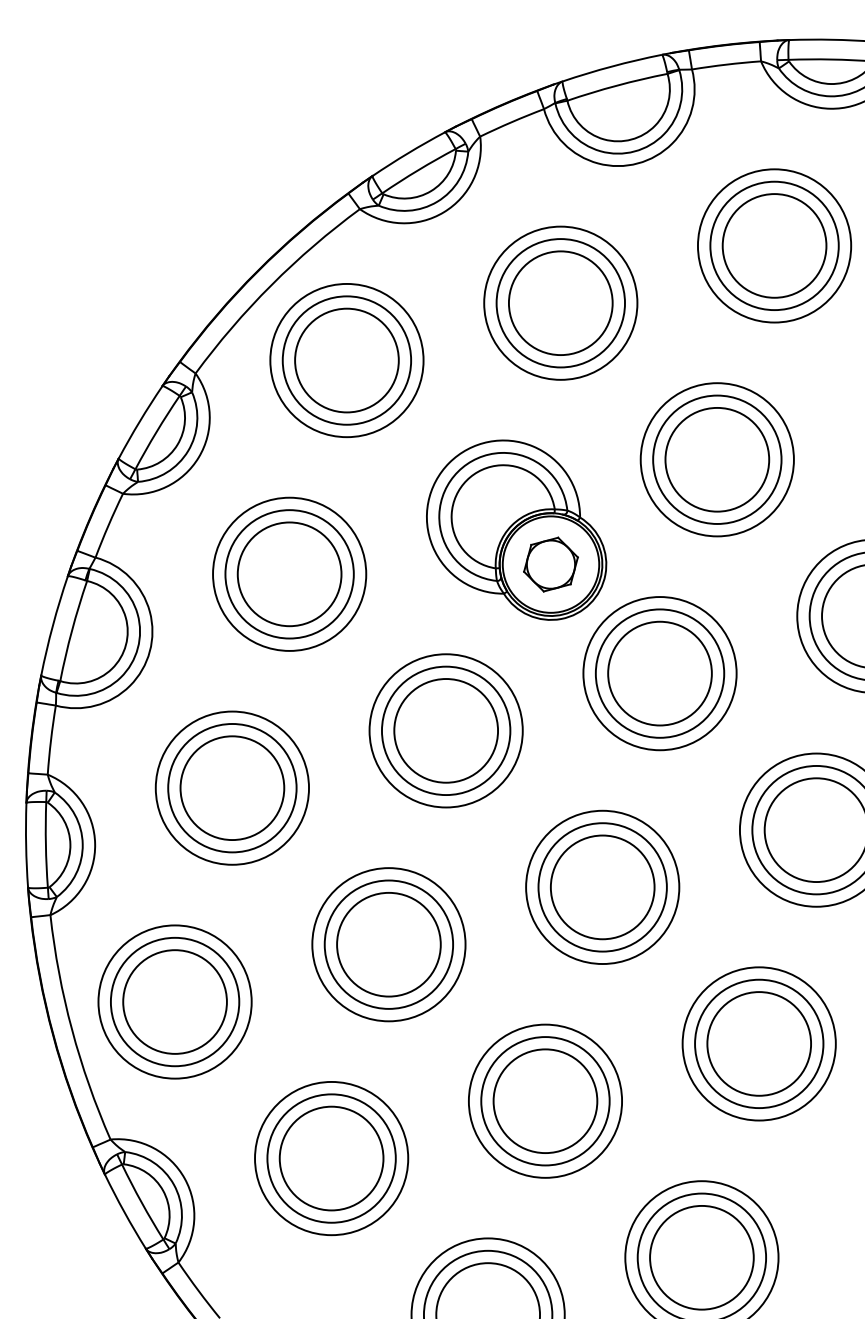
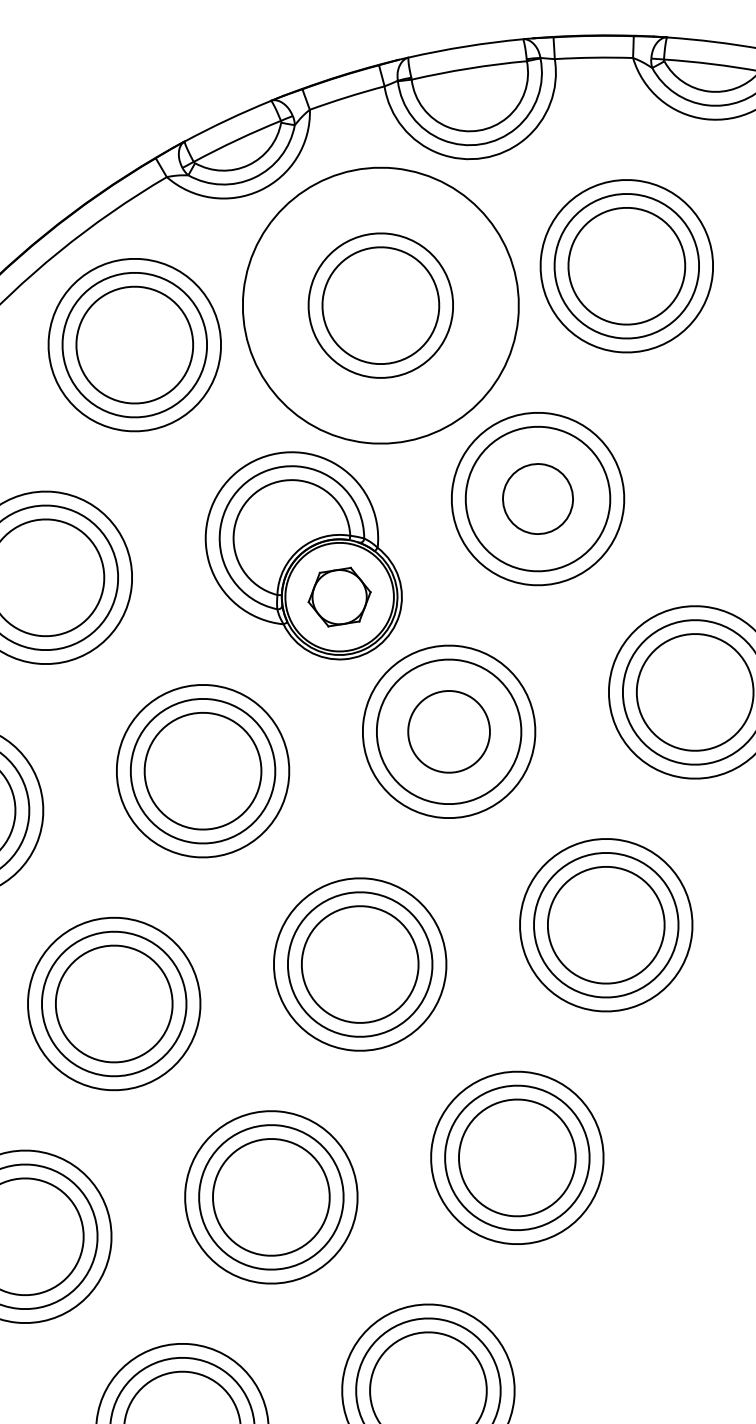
circle: (560, 302) -> (380, 304), size x1.6
circle: (717, 459) -> (538, 498), size x0.6
circle: (659, 673) -> (448, 731), size x0.7

